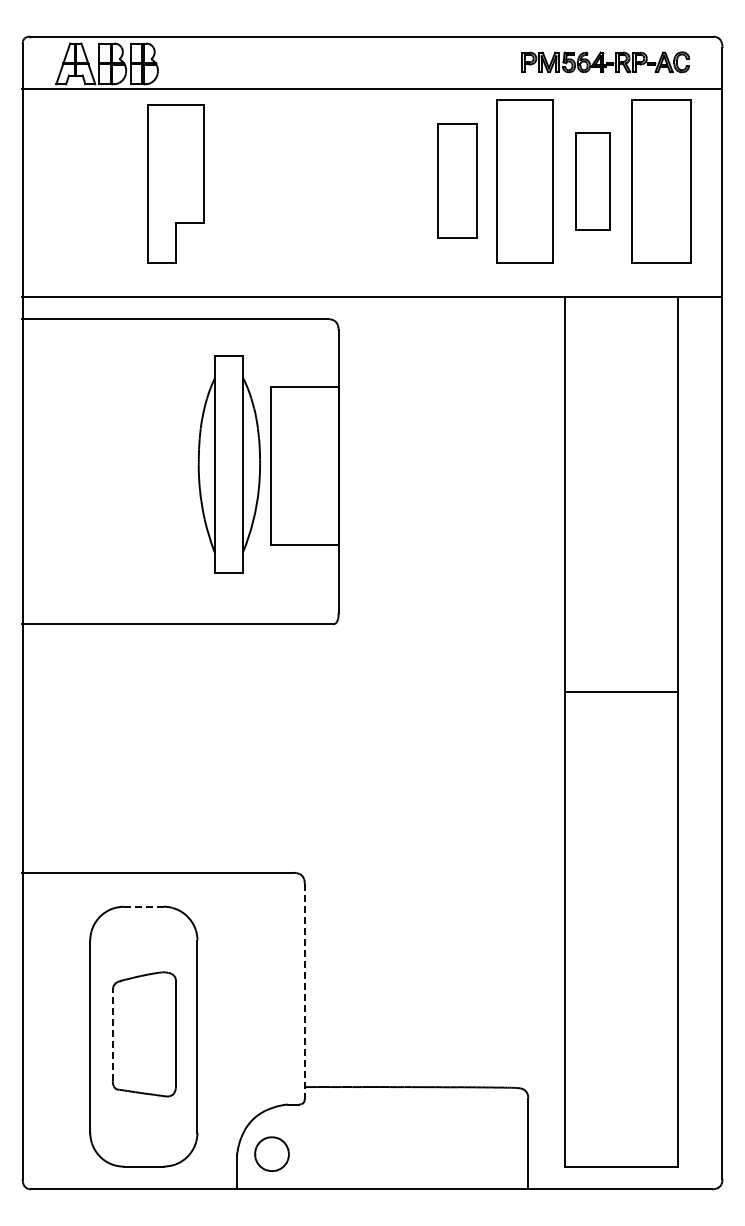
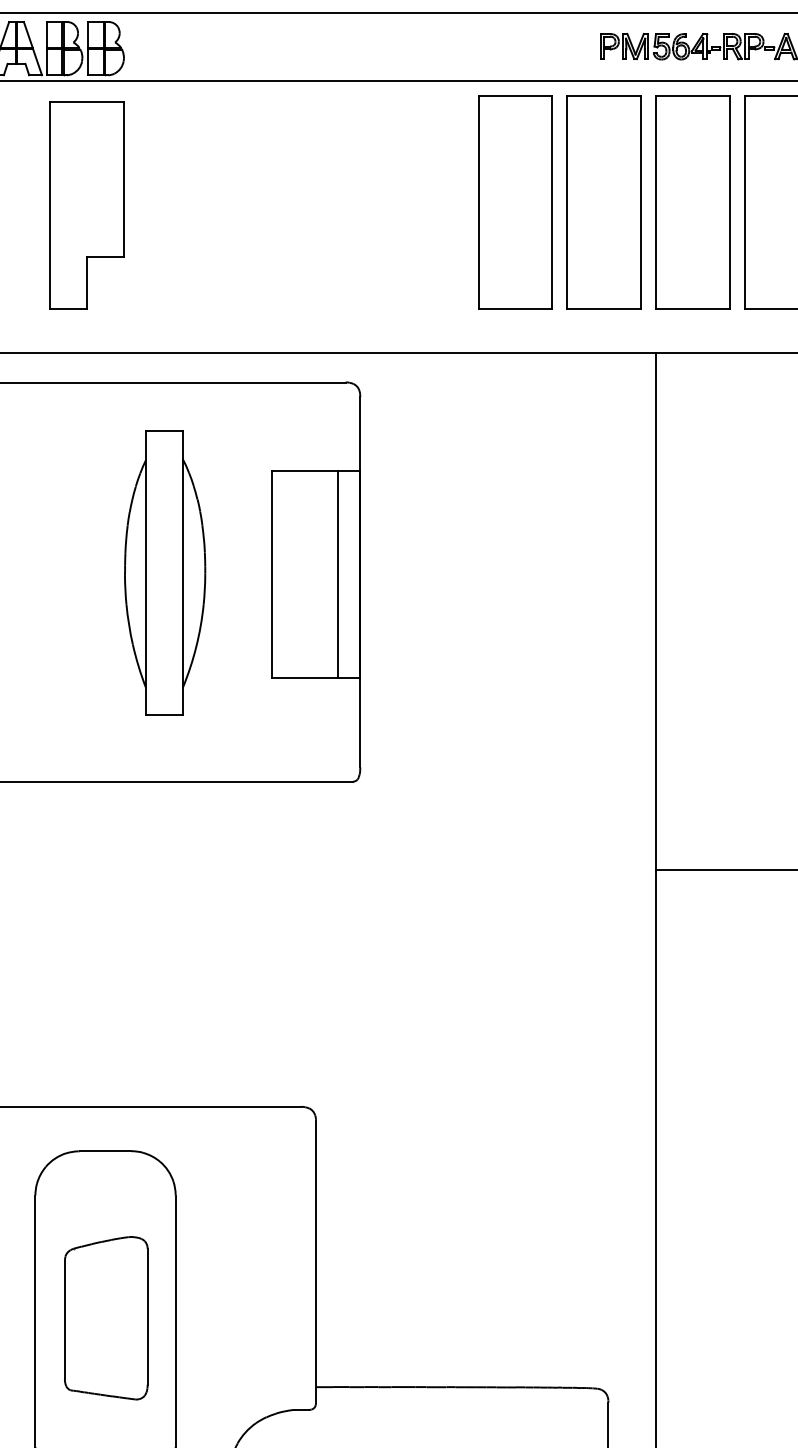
part: (457, 181) -> (515, 202), size x1.43
part: (592, 181) -> (692, 202), size x1.67
part: (175, 183) -> (86, 205), moved
part: (228, 464) -> (163, 572), moved
line: (321, 466) -> (337, 575), added
line: (143, 906) -> (105, 1150), dashed -> solid
line: (304, 991) -> (315, 1262), dashed -> solid
line: (112, 1035) -> (64, 1319), dashed -> solid

